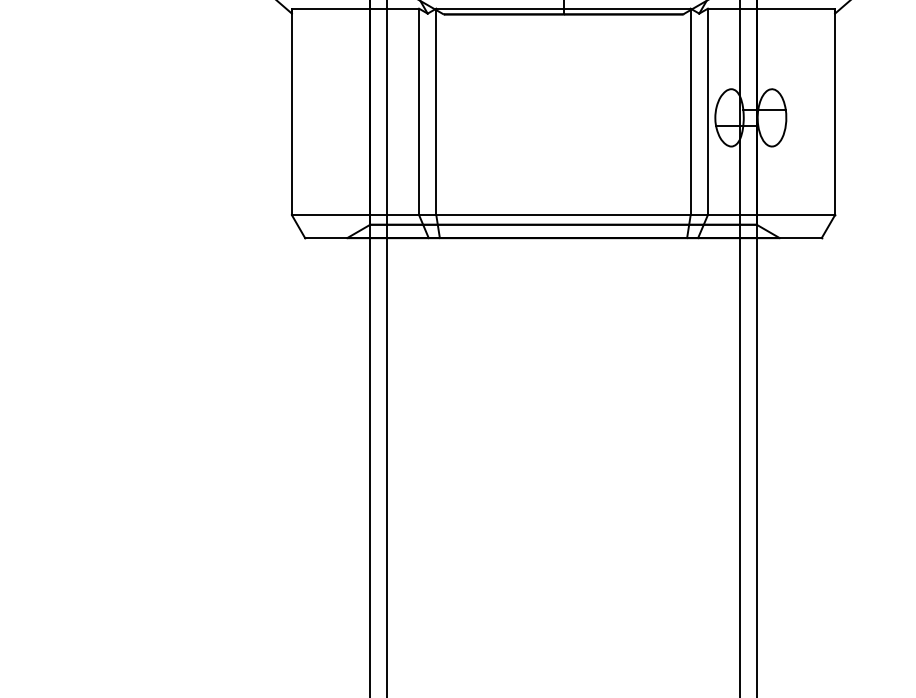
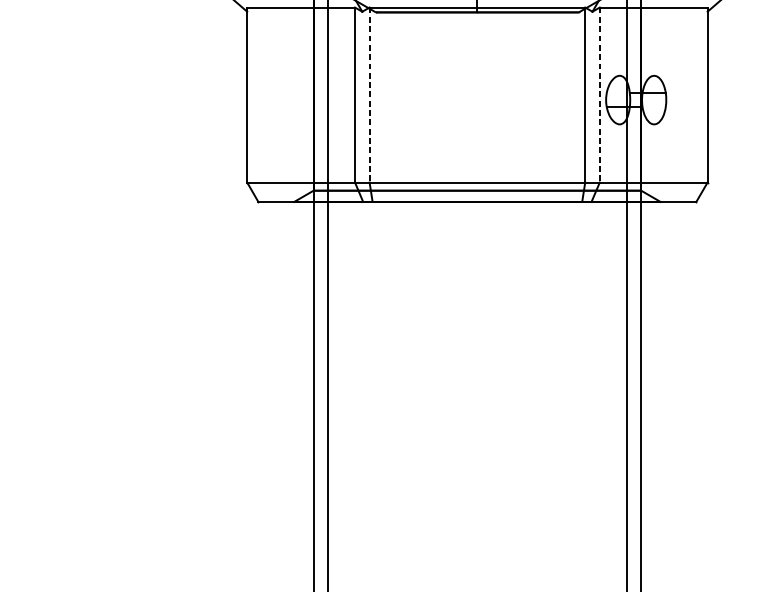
line: (436, 112) -> (369, 95), solid -> dashed
line: (707, 112) -> (599, 95), solid -> dashed

